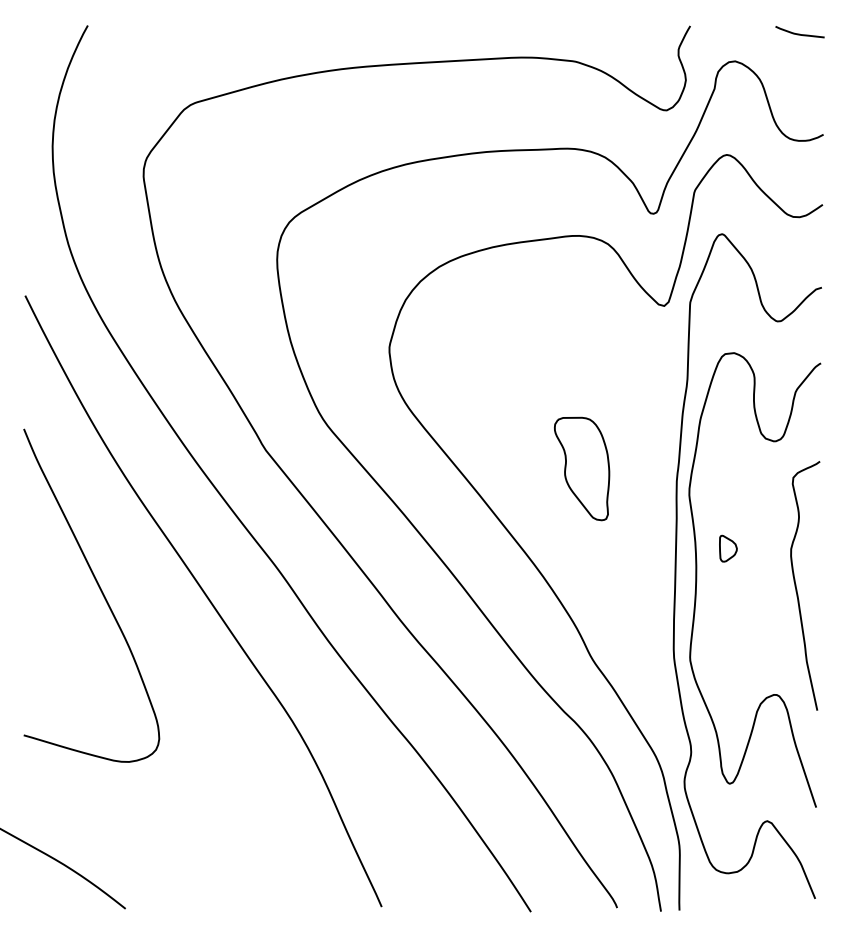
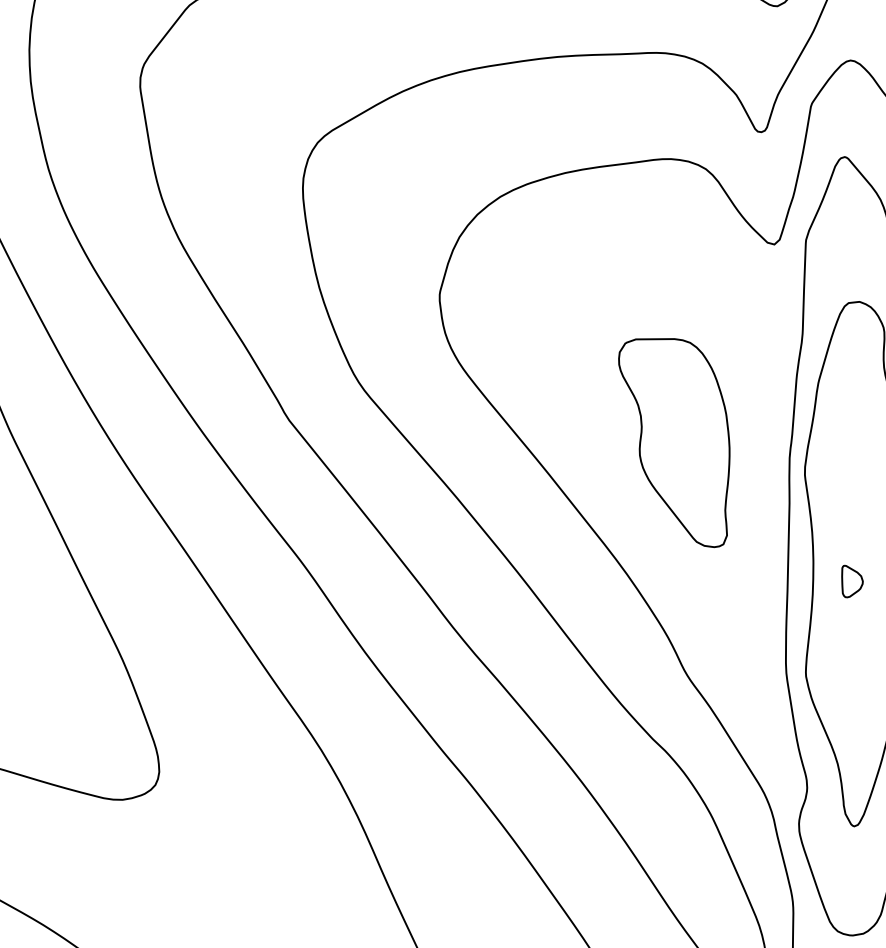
part: (581, 468) -> (673, 442), size x1.67
part: (728, 548) -> (852, 581), moved

